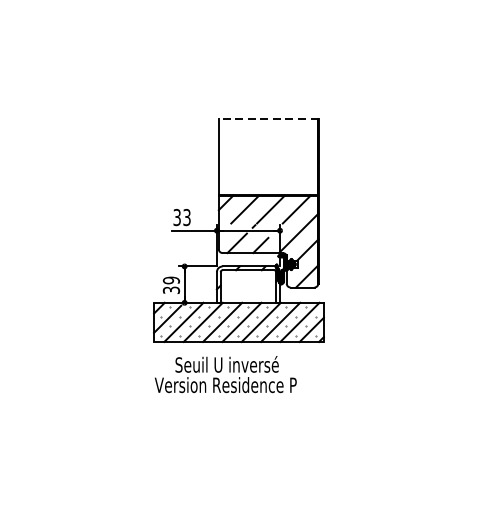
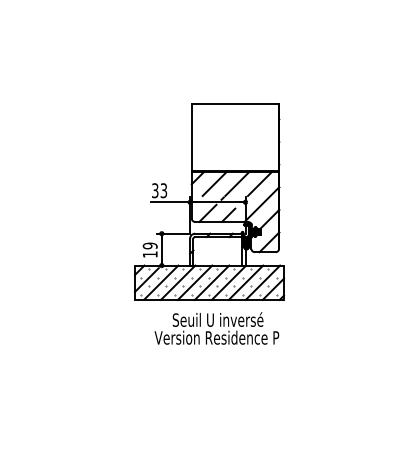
line: (268, 119) -> (235, 104), dashed -> solid
text: (170, 290) -> (149, 254), 39 -> 19
text: (225, 374) -> (216, 328), moved

